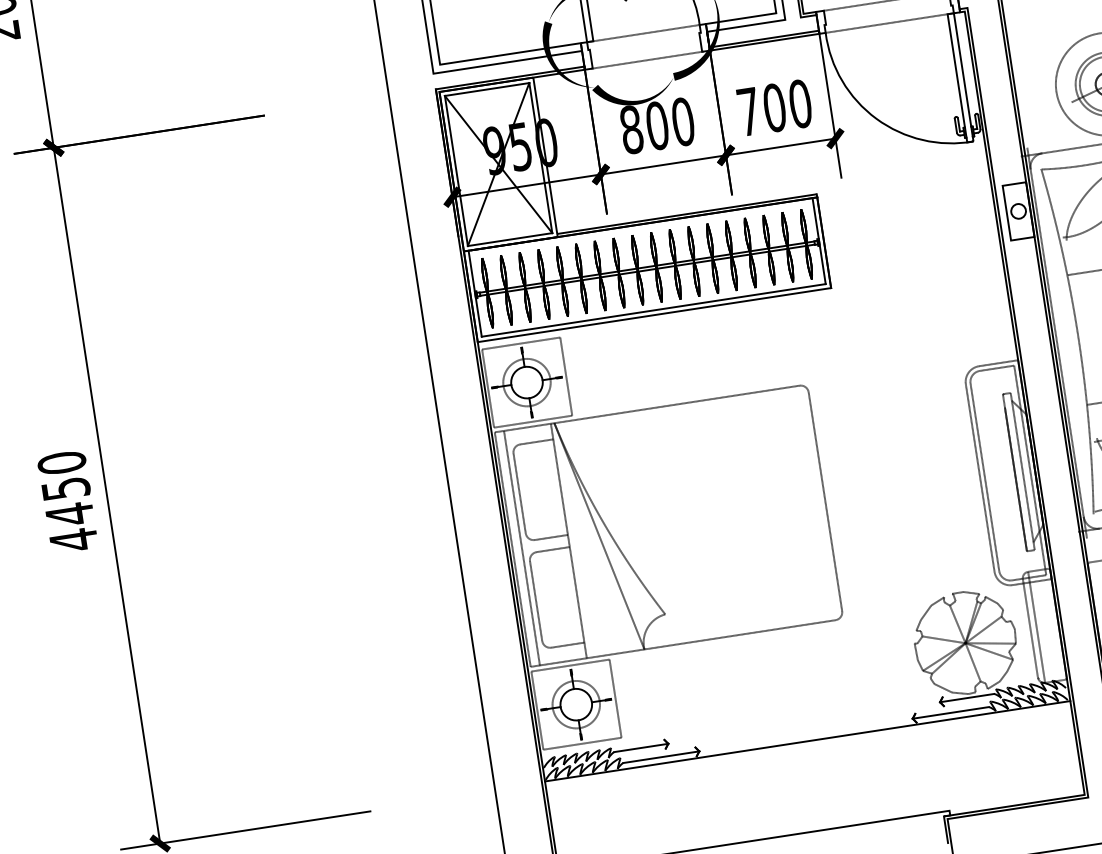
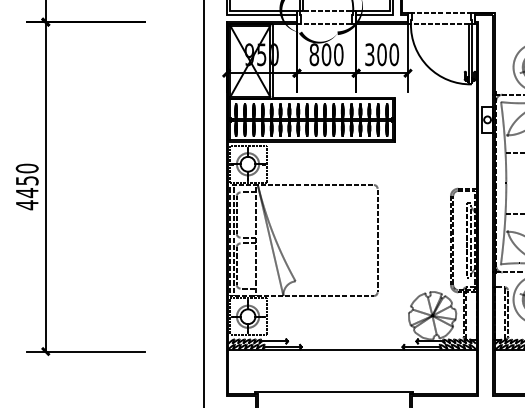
text: (748, 111) -> (369, 54), 700 -> 300

